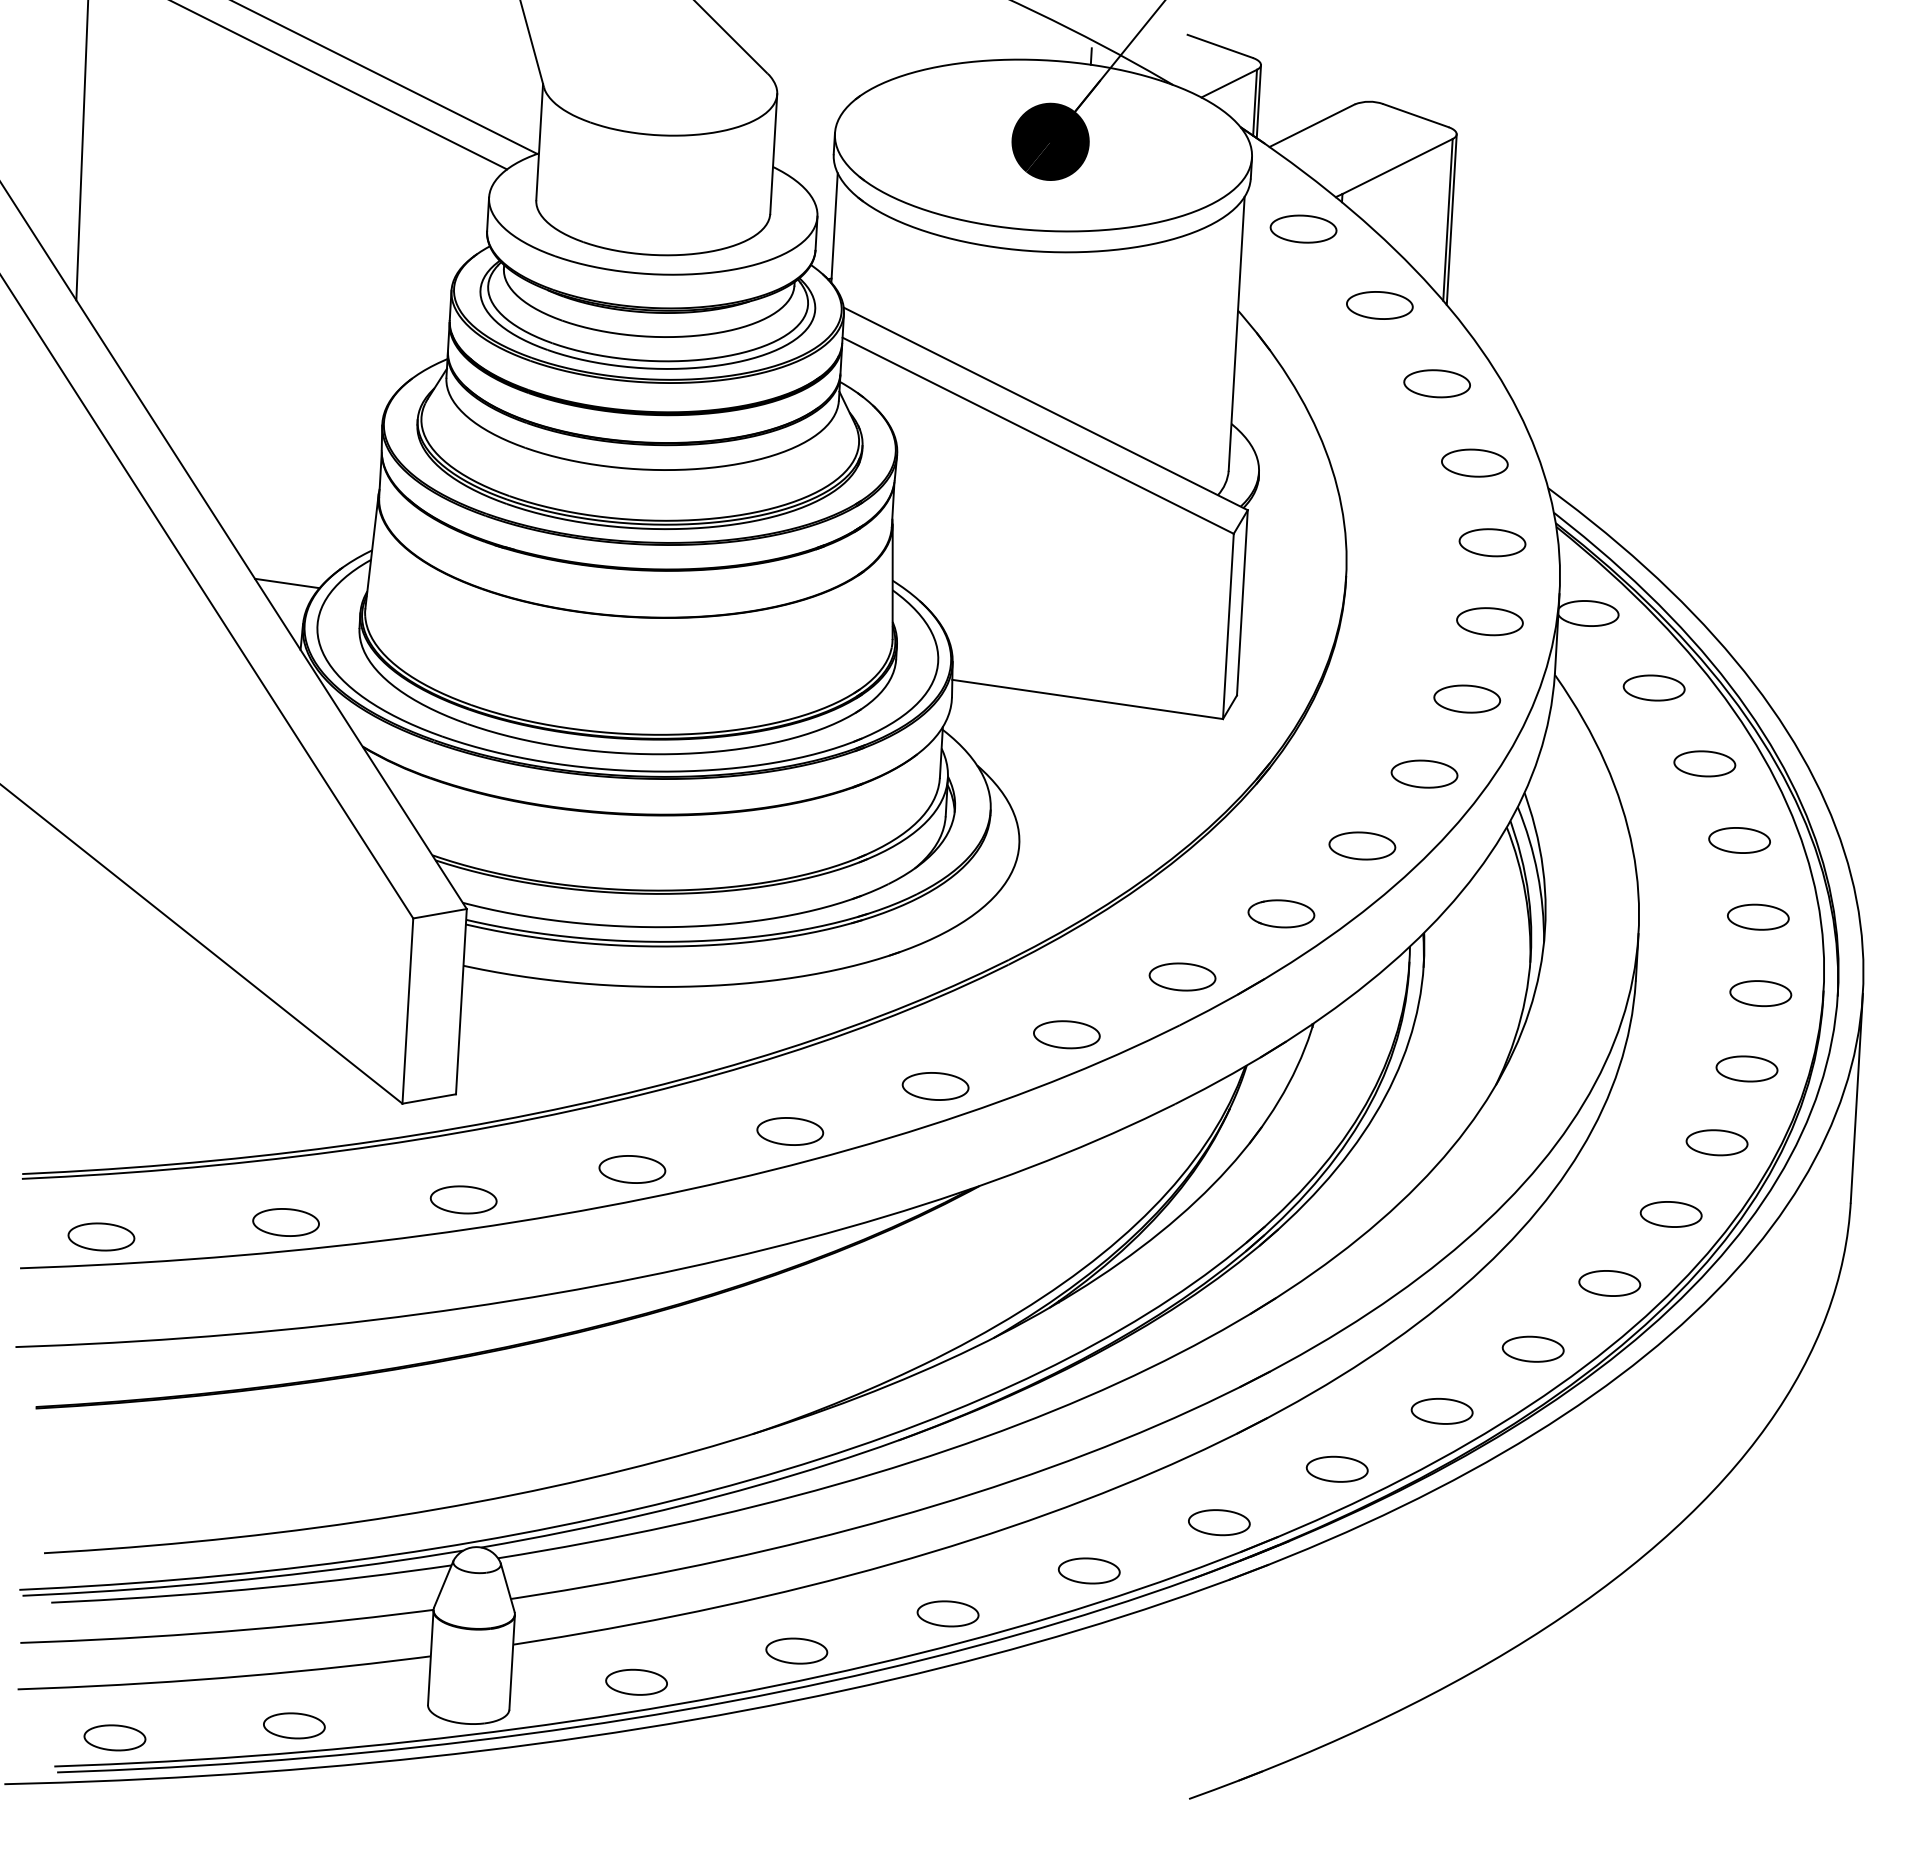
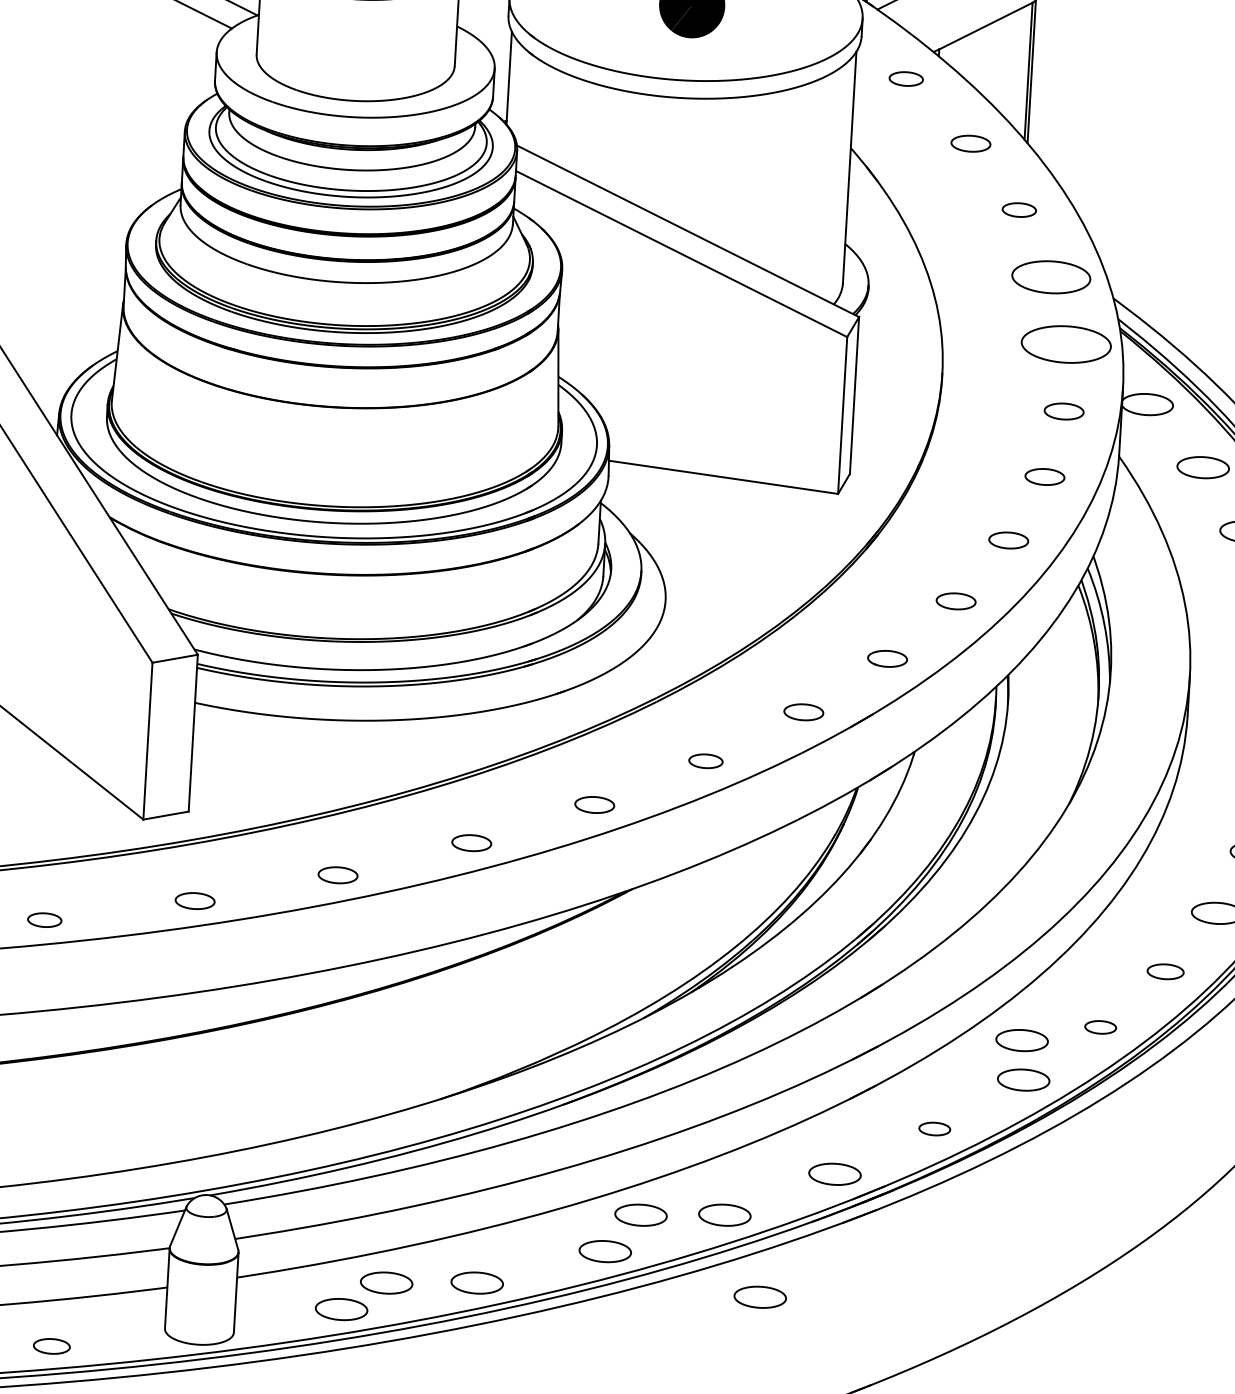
part: (1303, 228) -> (906, 78), size x0.6
part: (1379, 305) -> (970, 143), size x0.7
part: (1436, 383) -> (1018, 209), size x0.6
part: (1474, 462) -> (1051, 276), size x1.4
part: (1492, 542) -> (1066, 344), size x1.6
line: (287, 583) -> (46, 379), removed
part: (1489, 621) -> (1063, 411), size x0.7
part: (1467, 698) -> (1045, 476), size x0.7
part: (1424, 773) -> (1008, 540), size x0.7
part: (1362, 845) -> (956, 600), size x0.7
part: (1281, 913) -> (887, 658), size x0.7
part: (1182, 976) -> (803, 711), size x0.7
part: (1066, 1034) -> (705, 761), size x0.6
part: (935, 1086) -> (594, 805), size x0.7
part: (790, 1131) -> (471, 843), size x0.7
part: (632, 1169) -> (338, 875), size x0.7
part: (463, 1199) -> (195, 900), size x0.7
part: (285, 1222) -> (44, 920), size x0.6
part: (1609, 1283) -> (1165, 971), size x0.7
part: (1532, 1348) -> (1100, 1026), size x0.6
part: (1440, 1364) -> (1022, 1040), added
part: (1336, 1468) -> (934, 1128), size x0.6
part: (989, 1570) -> (640, 1214), added
part: (689, 1650) -> (386, 1282), added
part: (1130, 1667) -> (759, 1296), added
part: (294, 1725) -> (51, 1346), size x0.7

